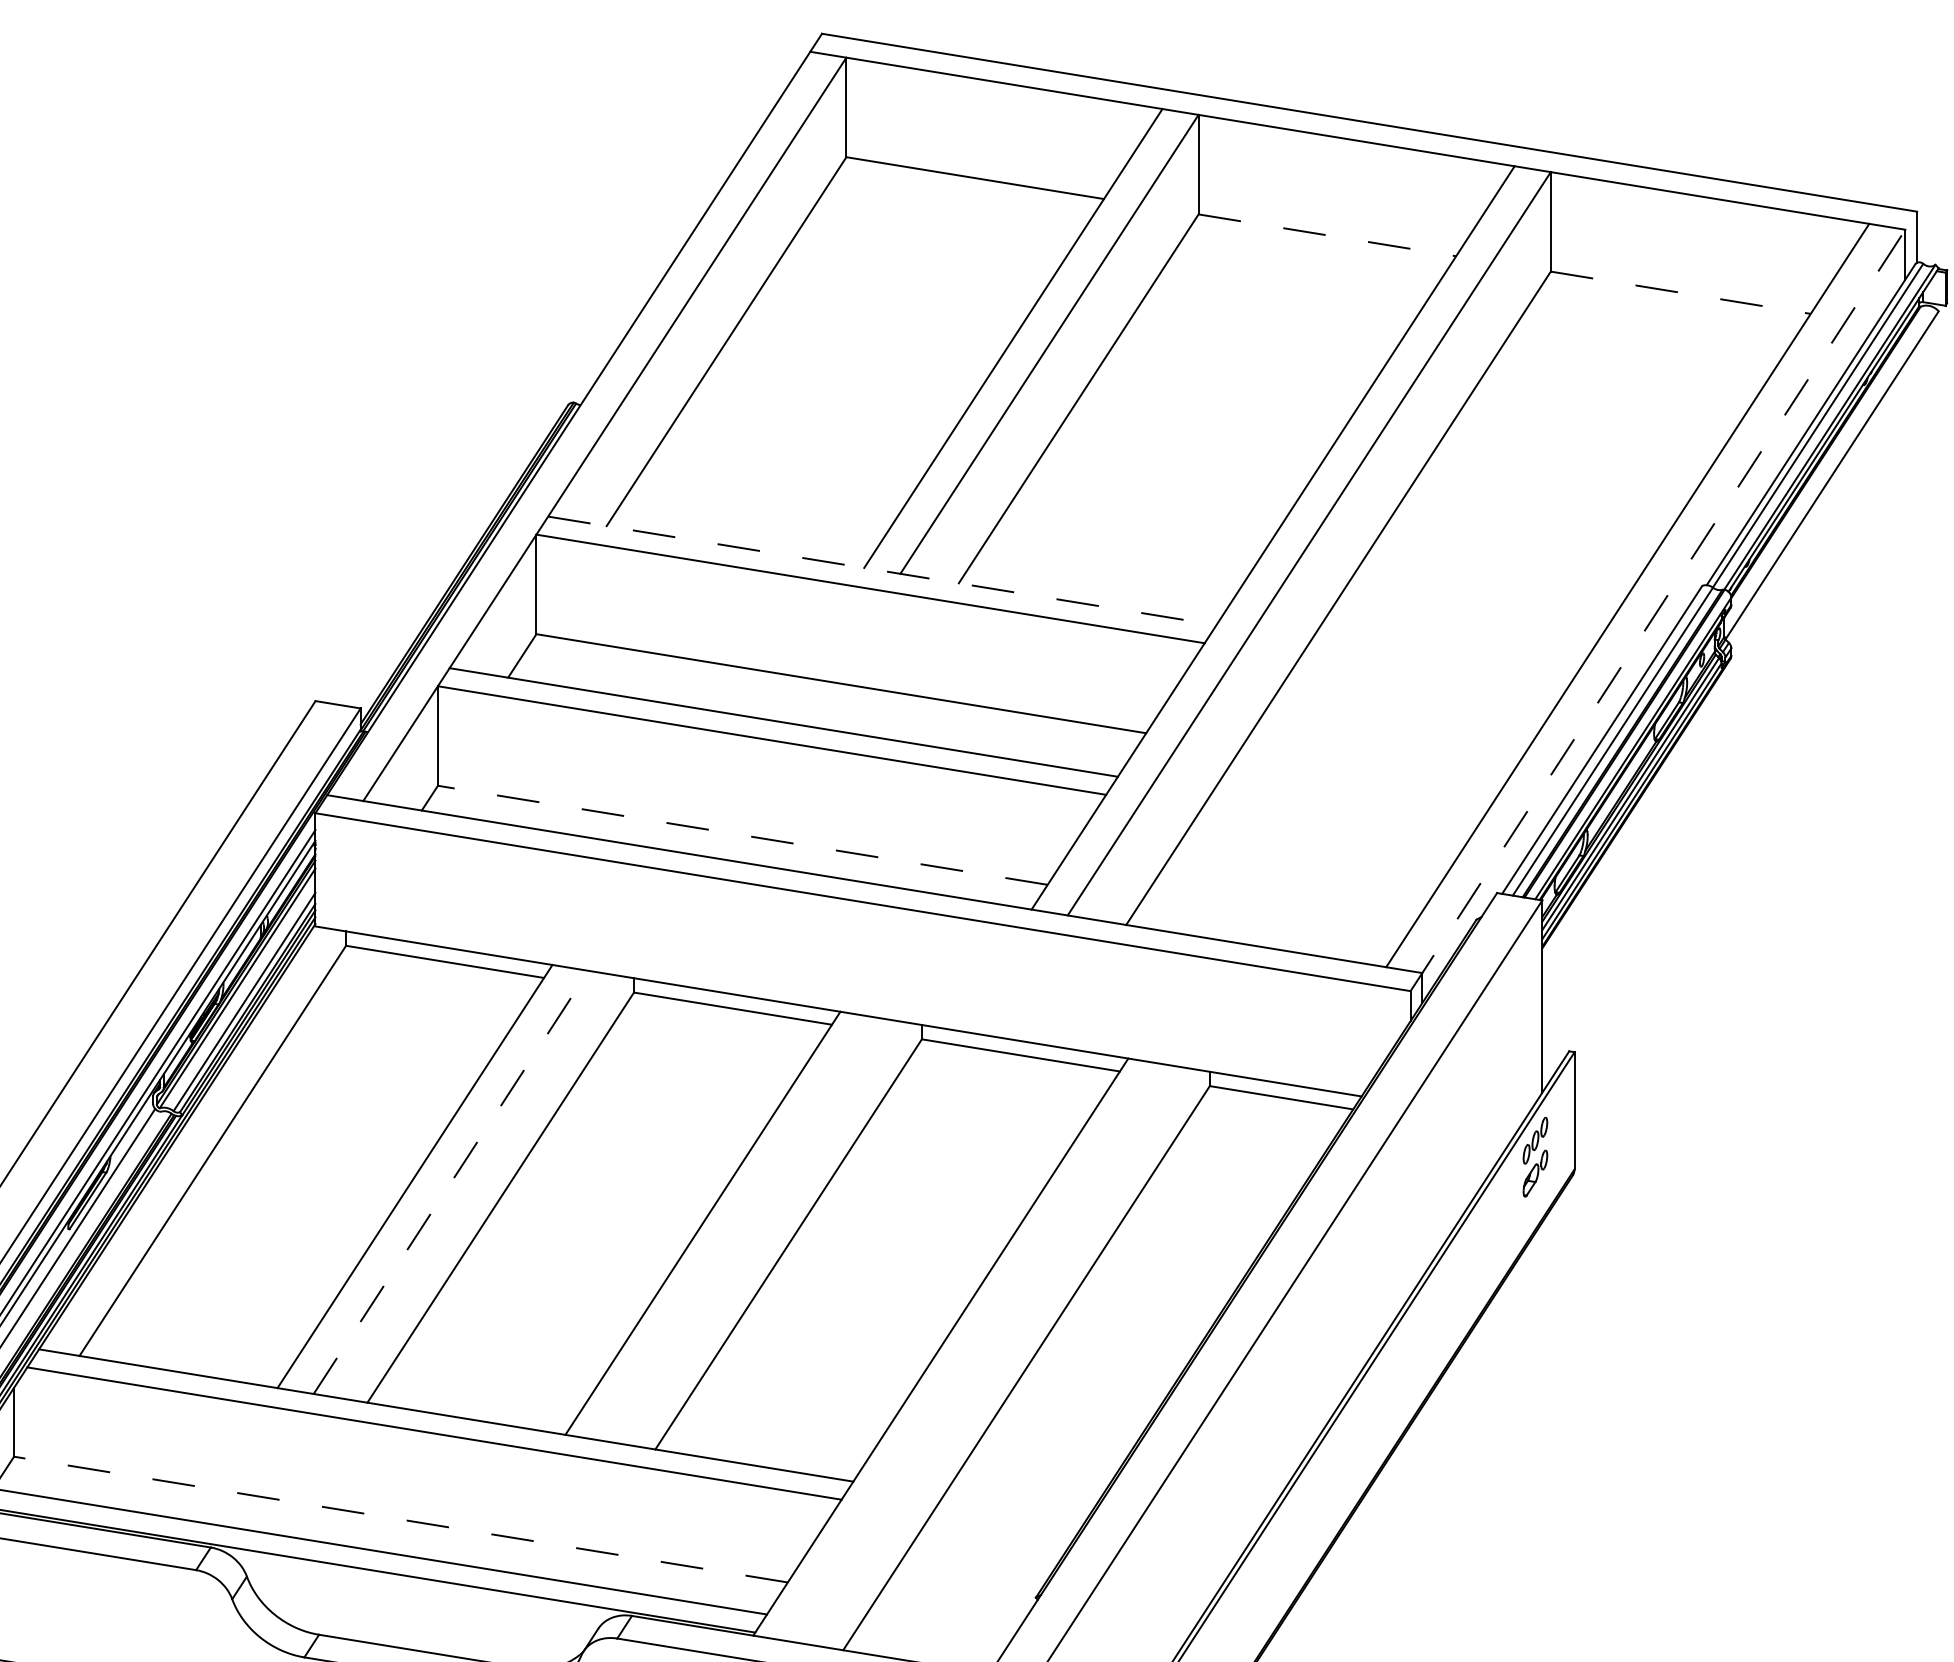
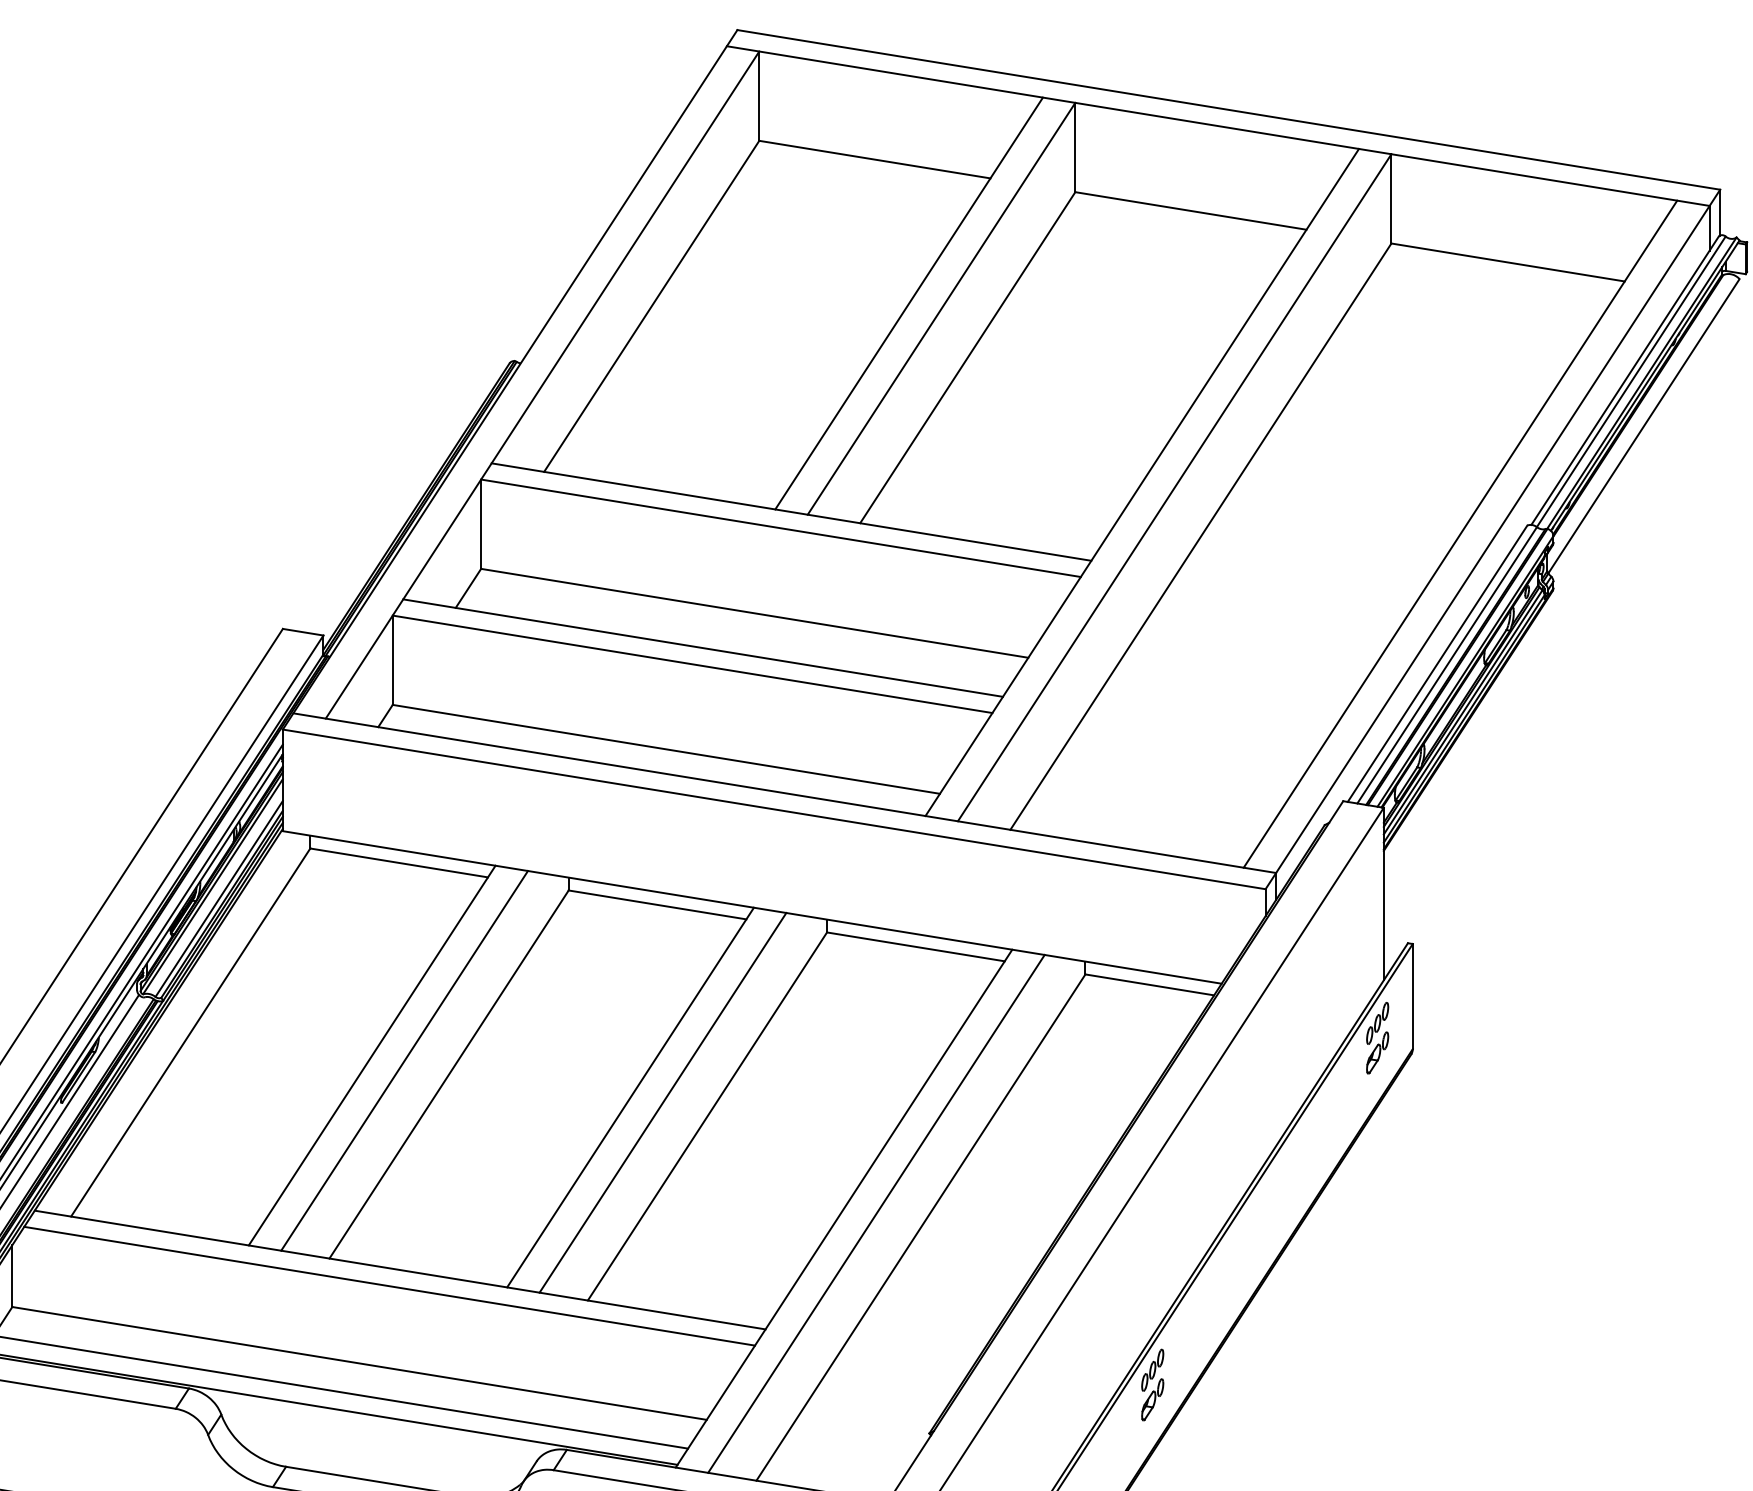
line: (1327, 235) -> (1191, 211), dashed -> solid
line: (1680, 292) -> (1507, 262), dashed -> solid
line: (882, 570) -> (791, 511), dashed -> solid
line: (1663, 601) -> (1492, 539), dashed -> solid
line: (742, 835) -> (666, 749), dashed -> solid
line: (451, 1182) -> (404, 1060), dashed -> solid
line: (738, 1228) -> (662, 1102), added
line: (976, 1352) -> (876, 1213), added
line: (400, 1519) -> (359, 1363), dashed -> solid
part: (1284, 1543) -> (1152, 1384), added

